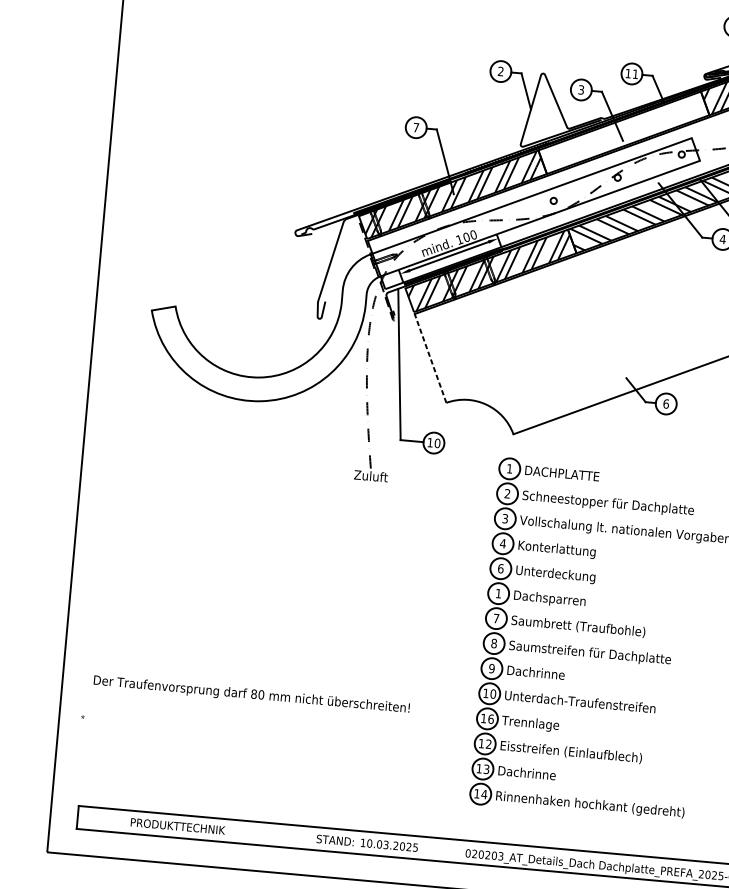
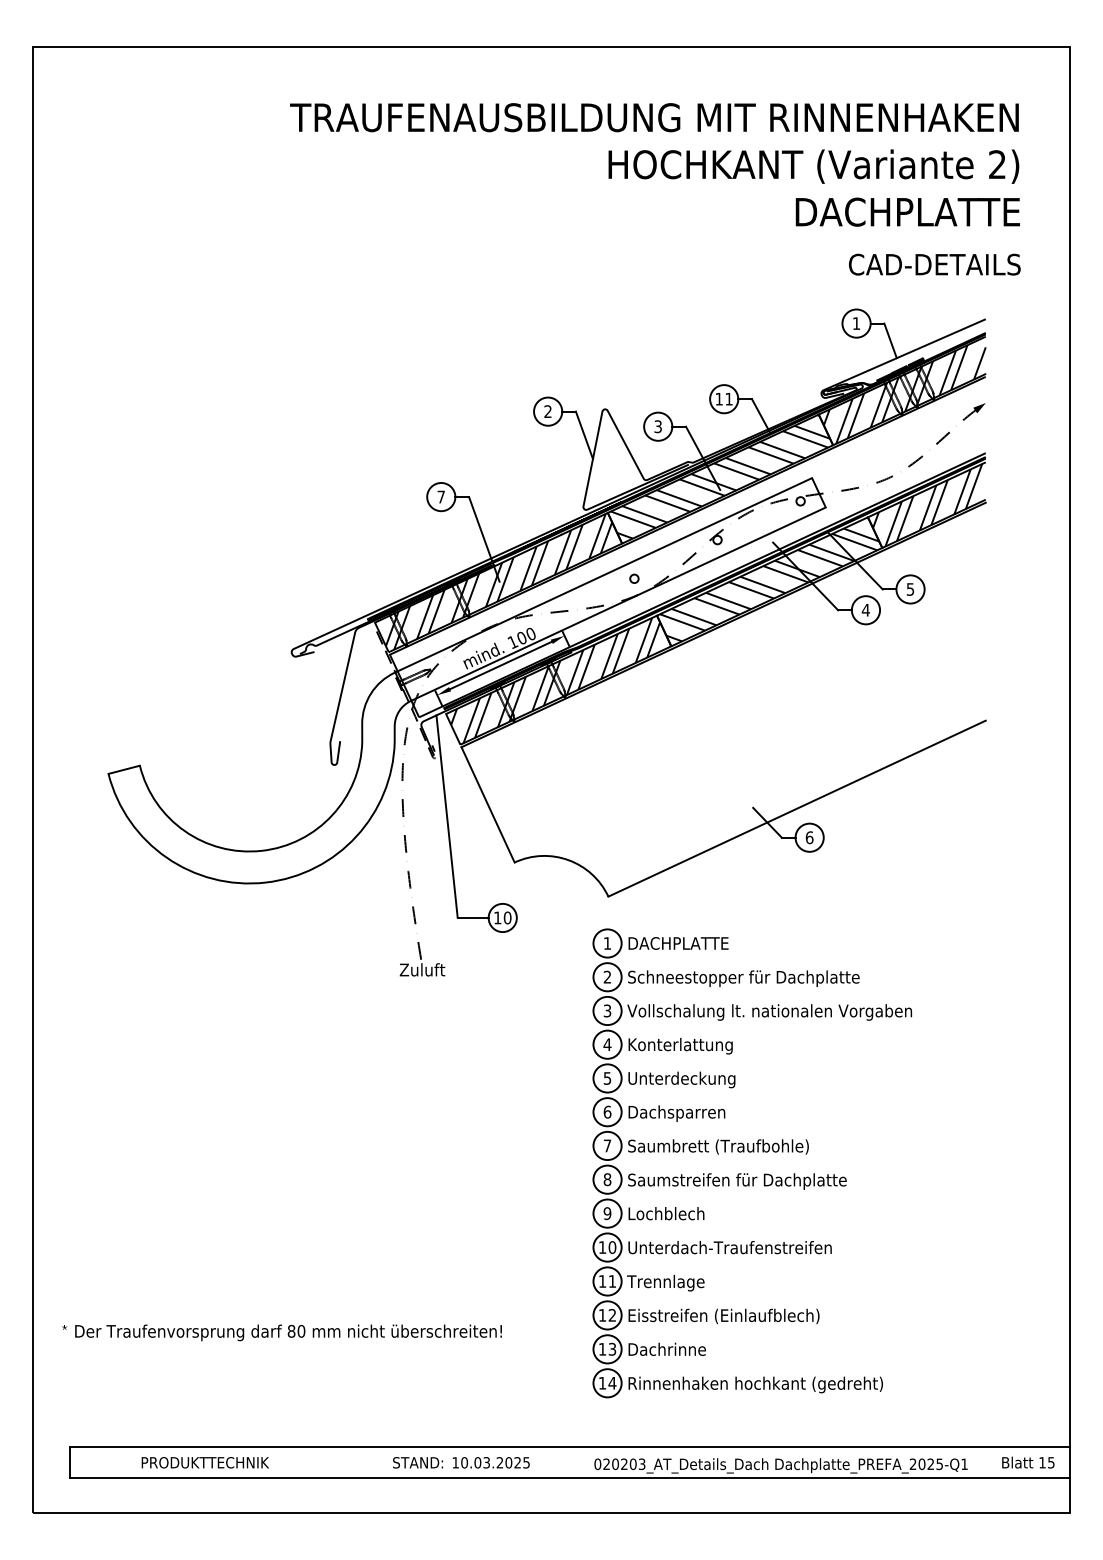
hatch: (624, 130) -> (720, 476), added
line: (430, 358) -> (487, 804), dashed -> solid
text: (500, 568) -> (607, 1078), 6 -> 5
text: (498, 593) -> (607, 1111), 1 -> 6
text: (536, 672) -> (667, 1213), Dachrinne -> Lochblech
text: (251, 694) -> (288, 1332), moved
text: (491, 719) -> (612, 1281), 16 -> 11

